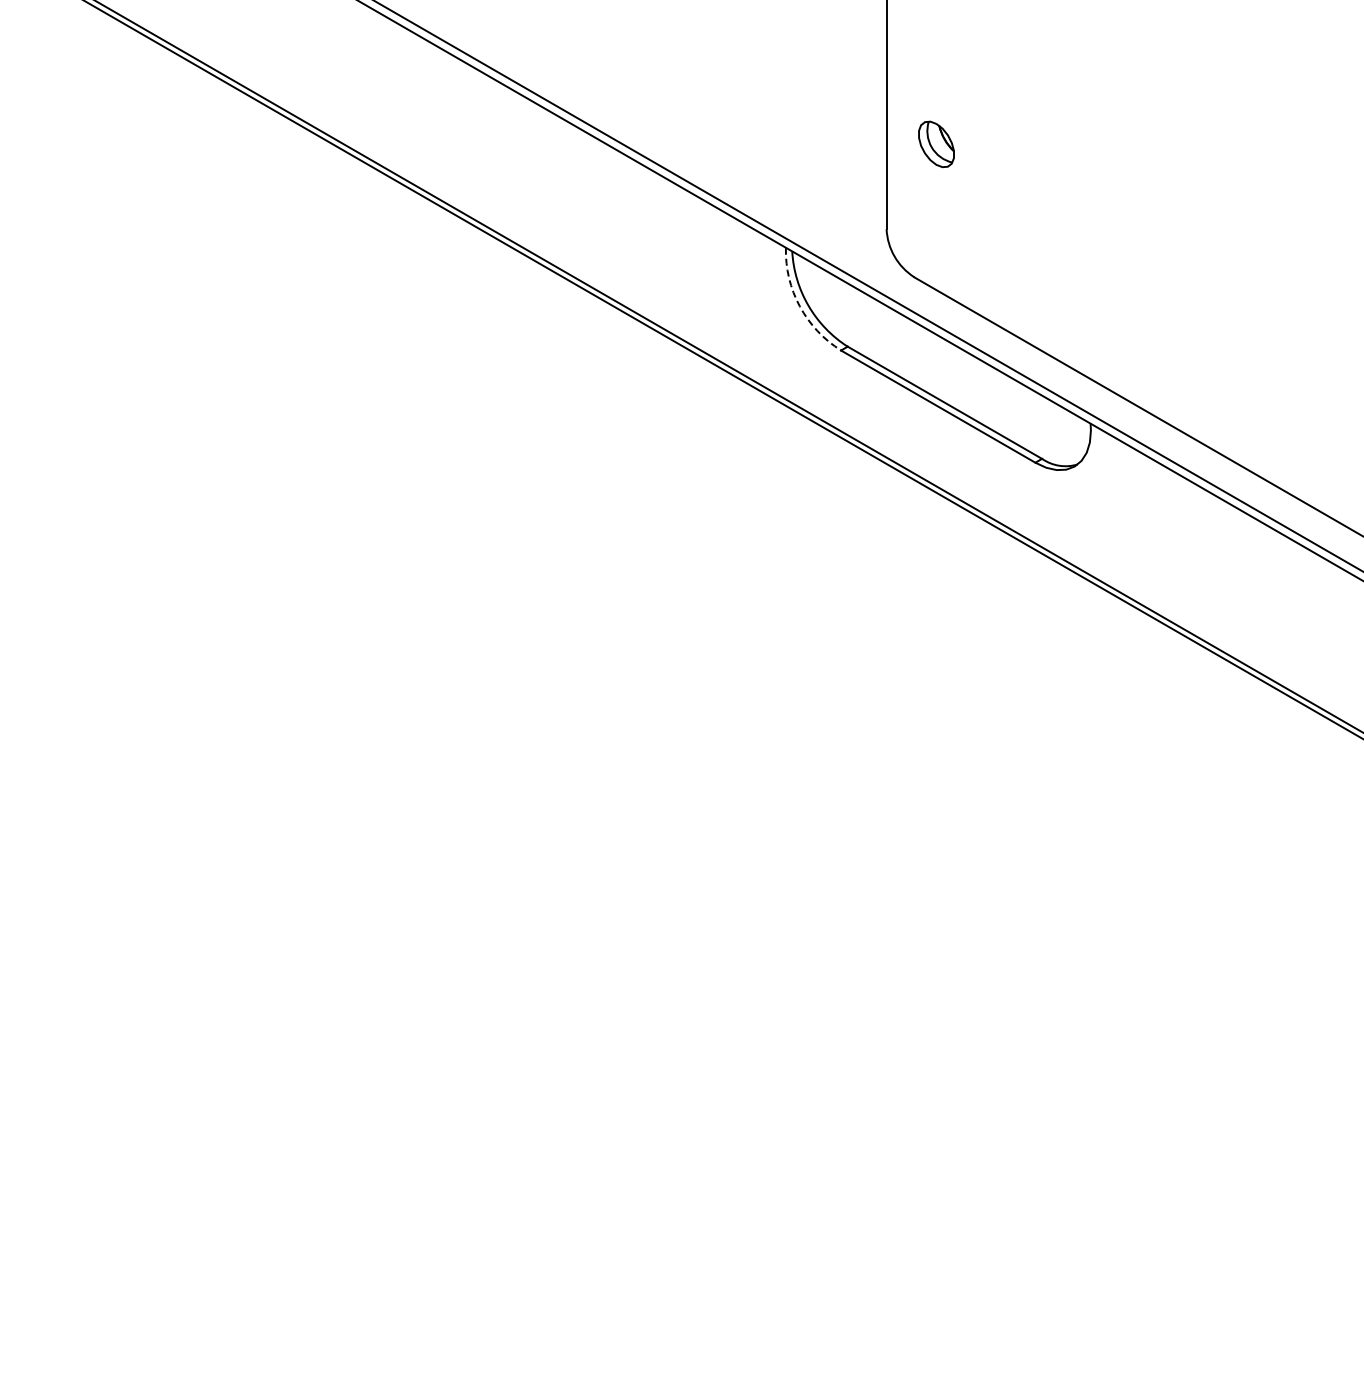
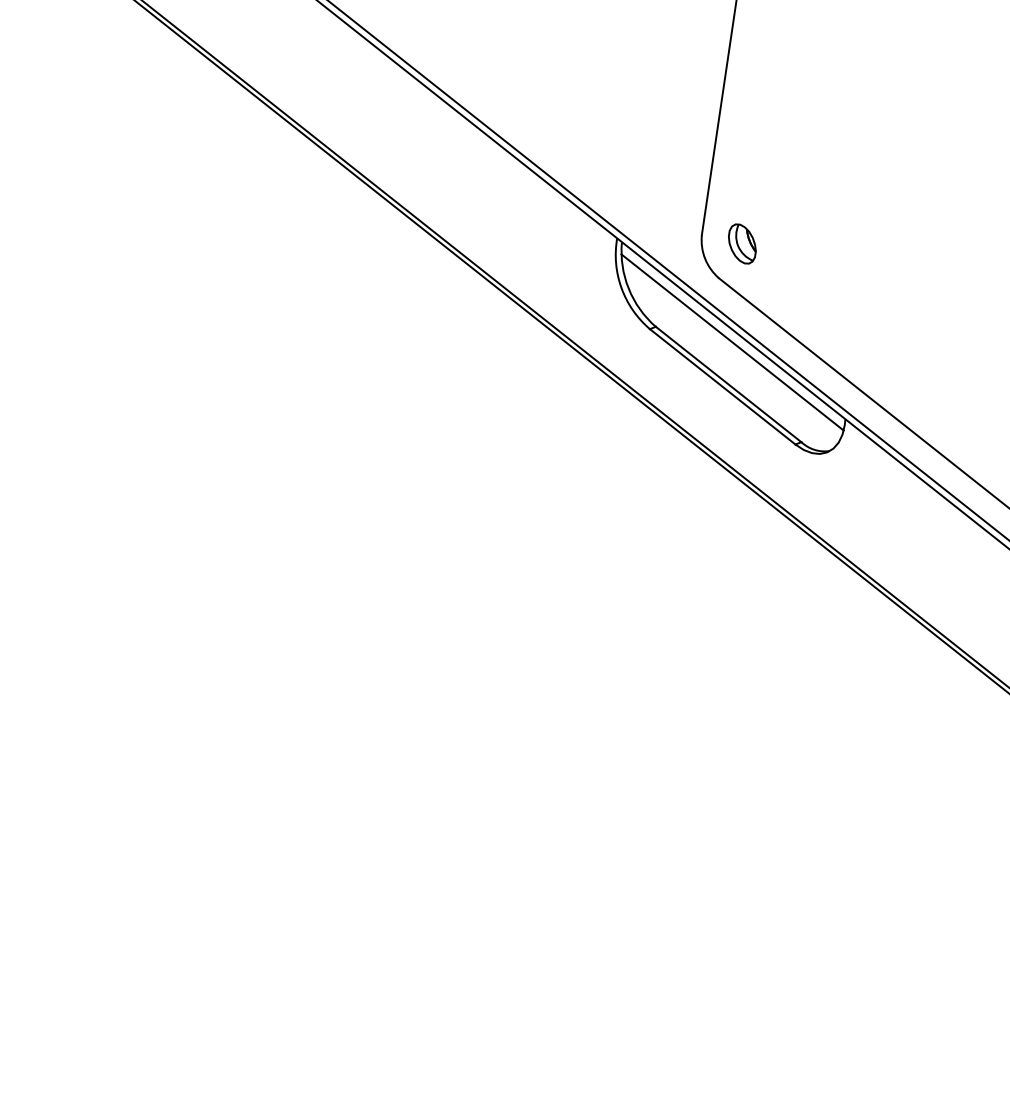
part: (936, 143) -> (742, 243), moved
arc: (799, 306) -> (621, 288), dashed -> solid
line: (941, 351) -> (732, 342), added

